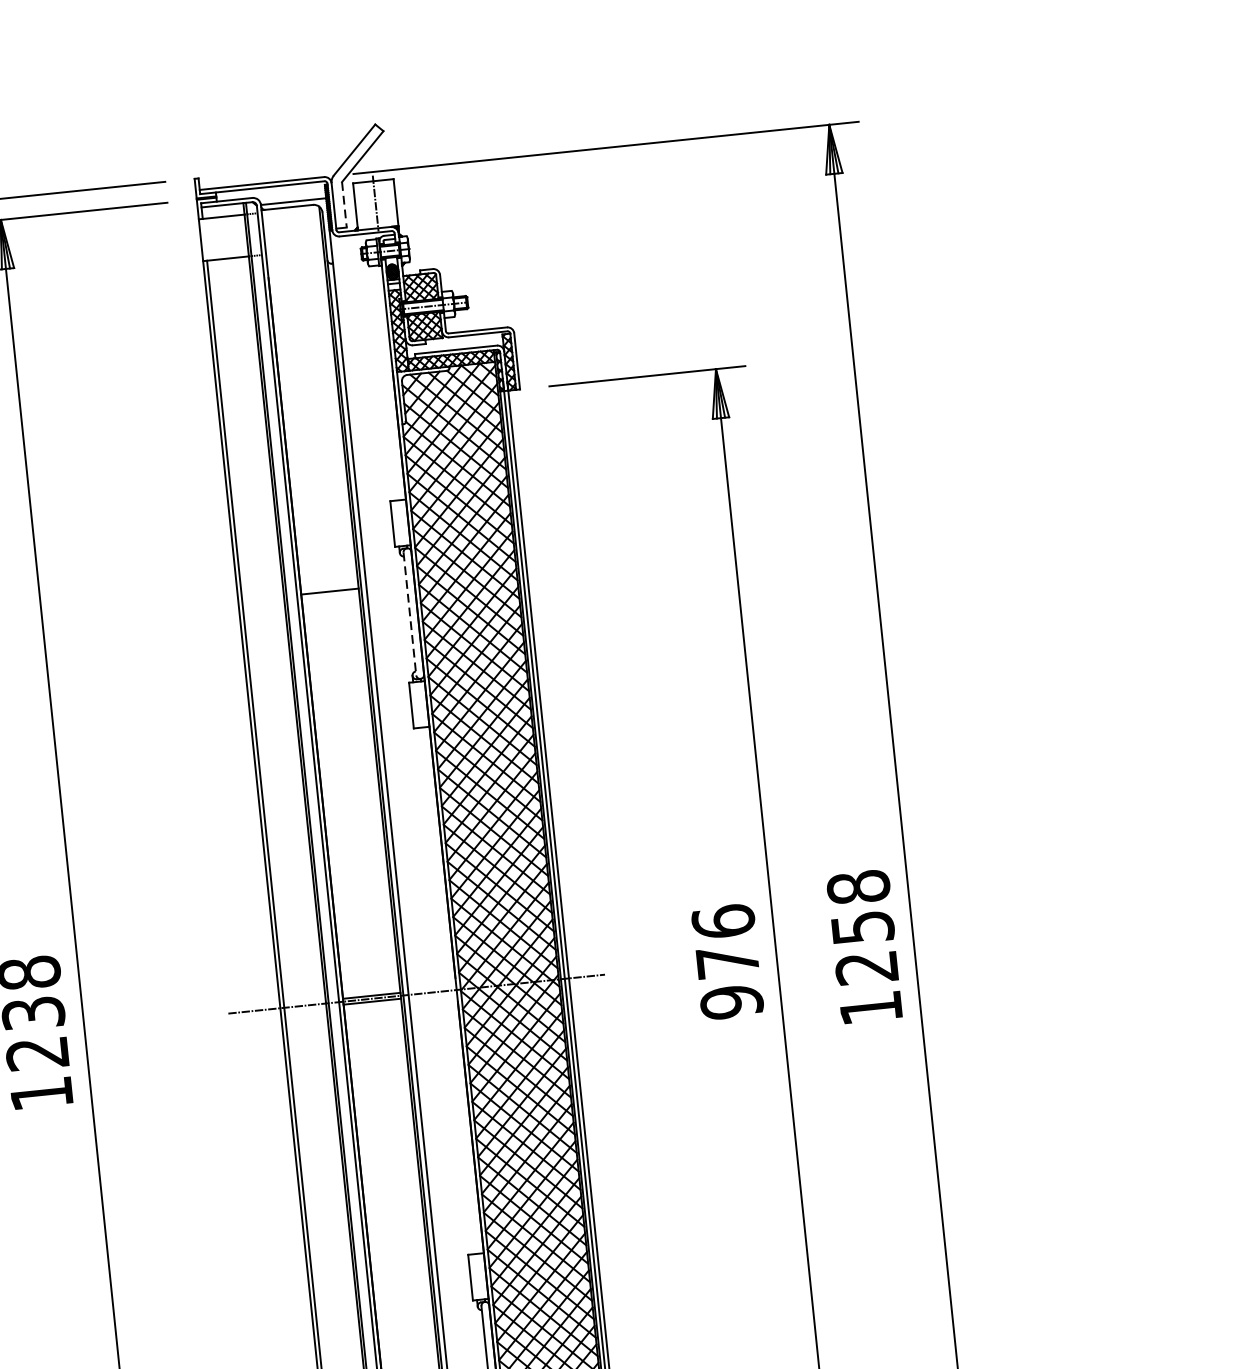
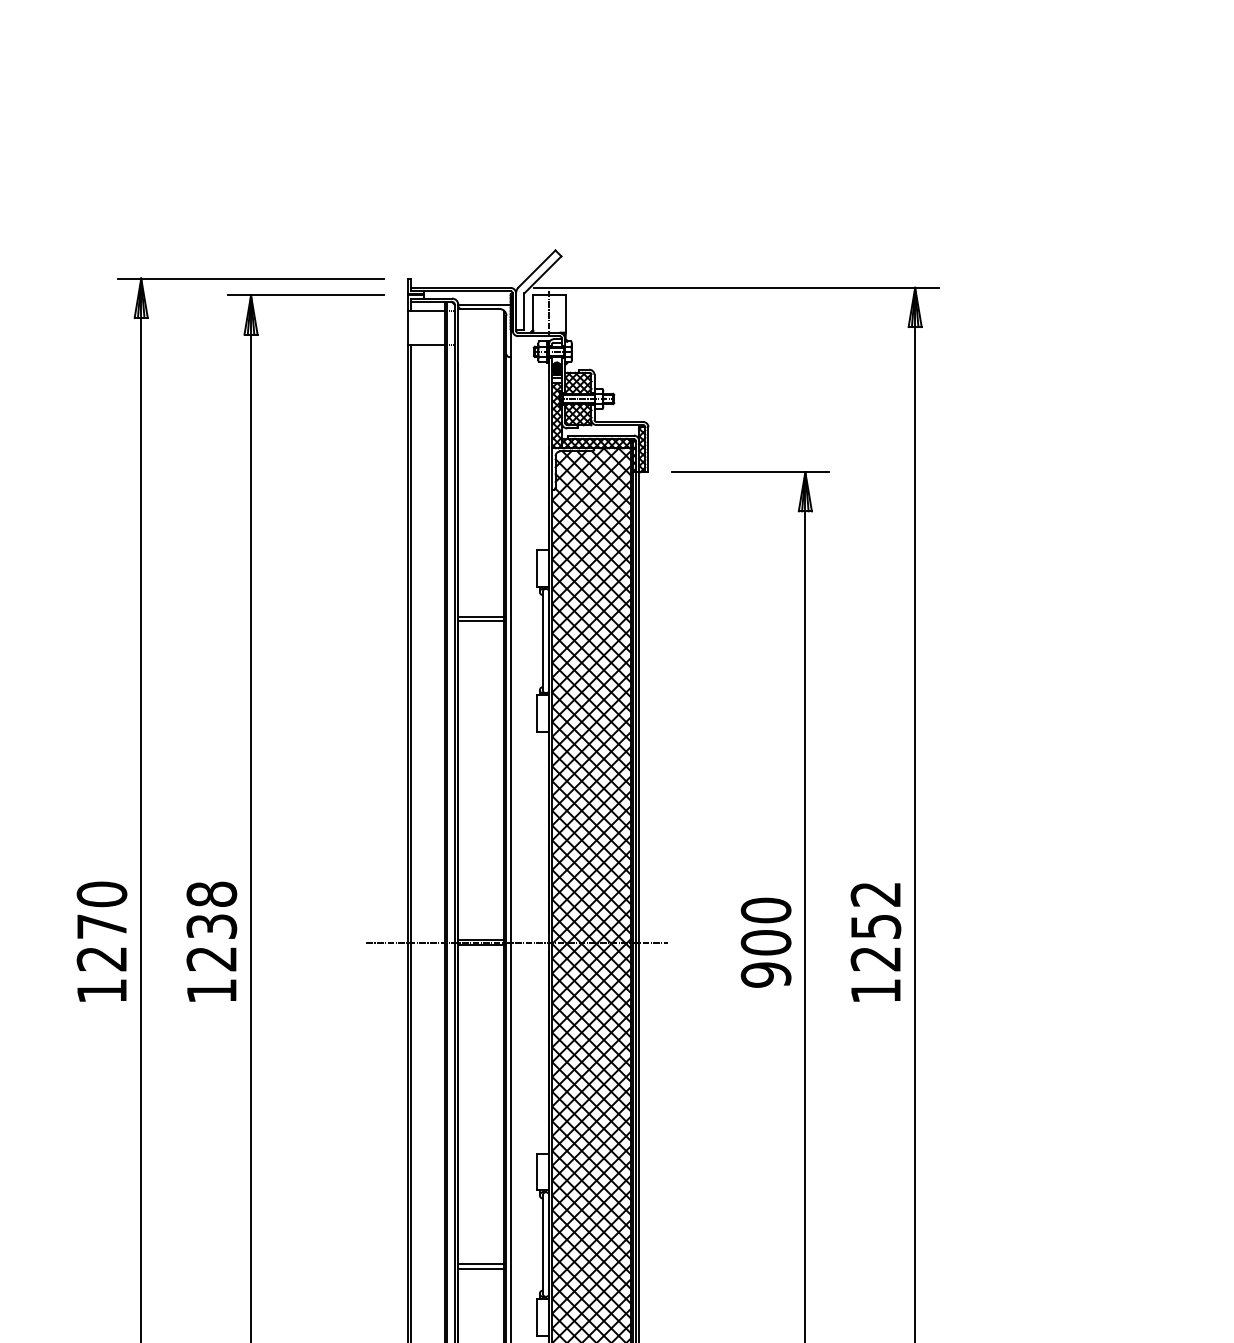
line: (344, 206) -> (524, 312), dashed -> solid
line: (330, 597) -> (481, 621), added
line: (409, 614) -> (542, 641), dashed -> solid
text: (857, 886) -> (875, 893), 1258 -> 1252
text: (724, 941) -> (765, 926), 976 -> 900

